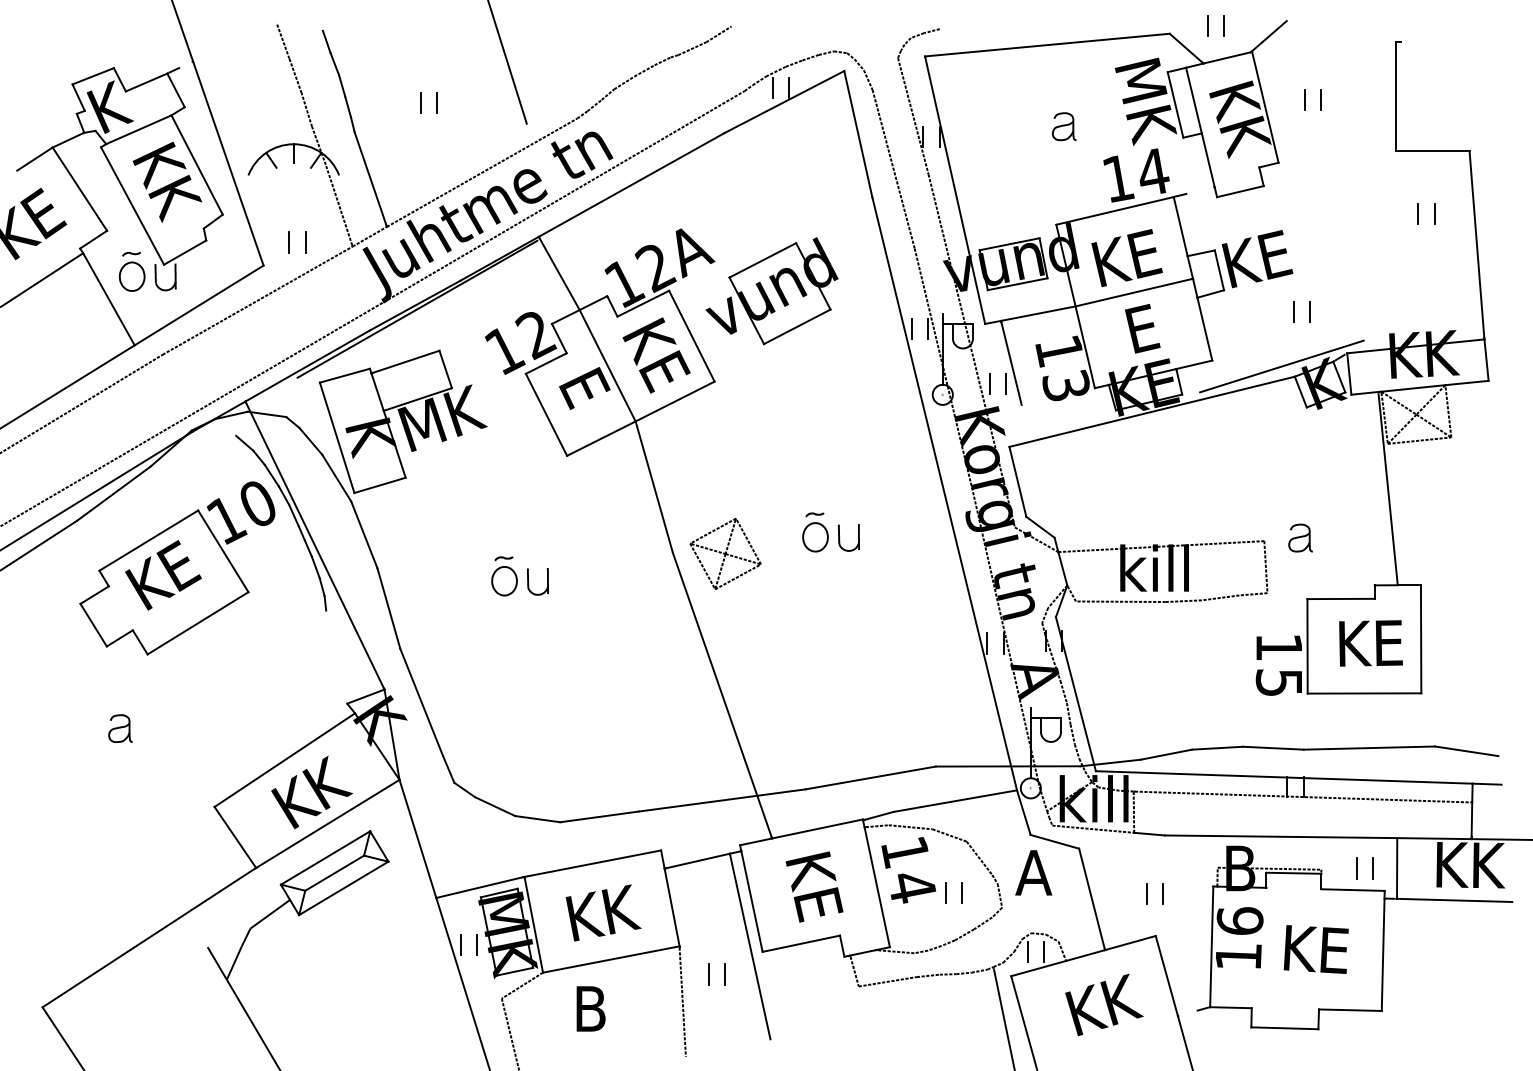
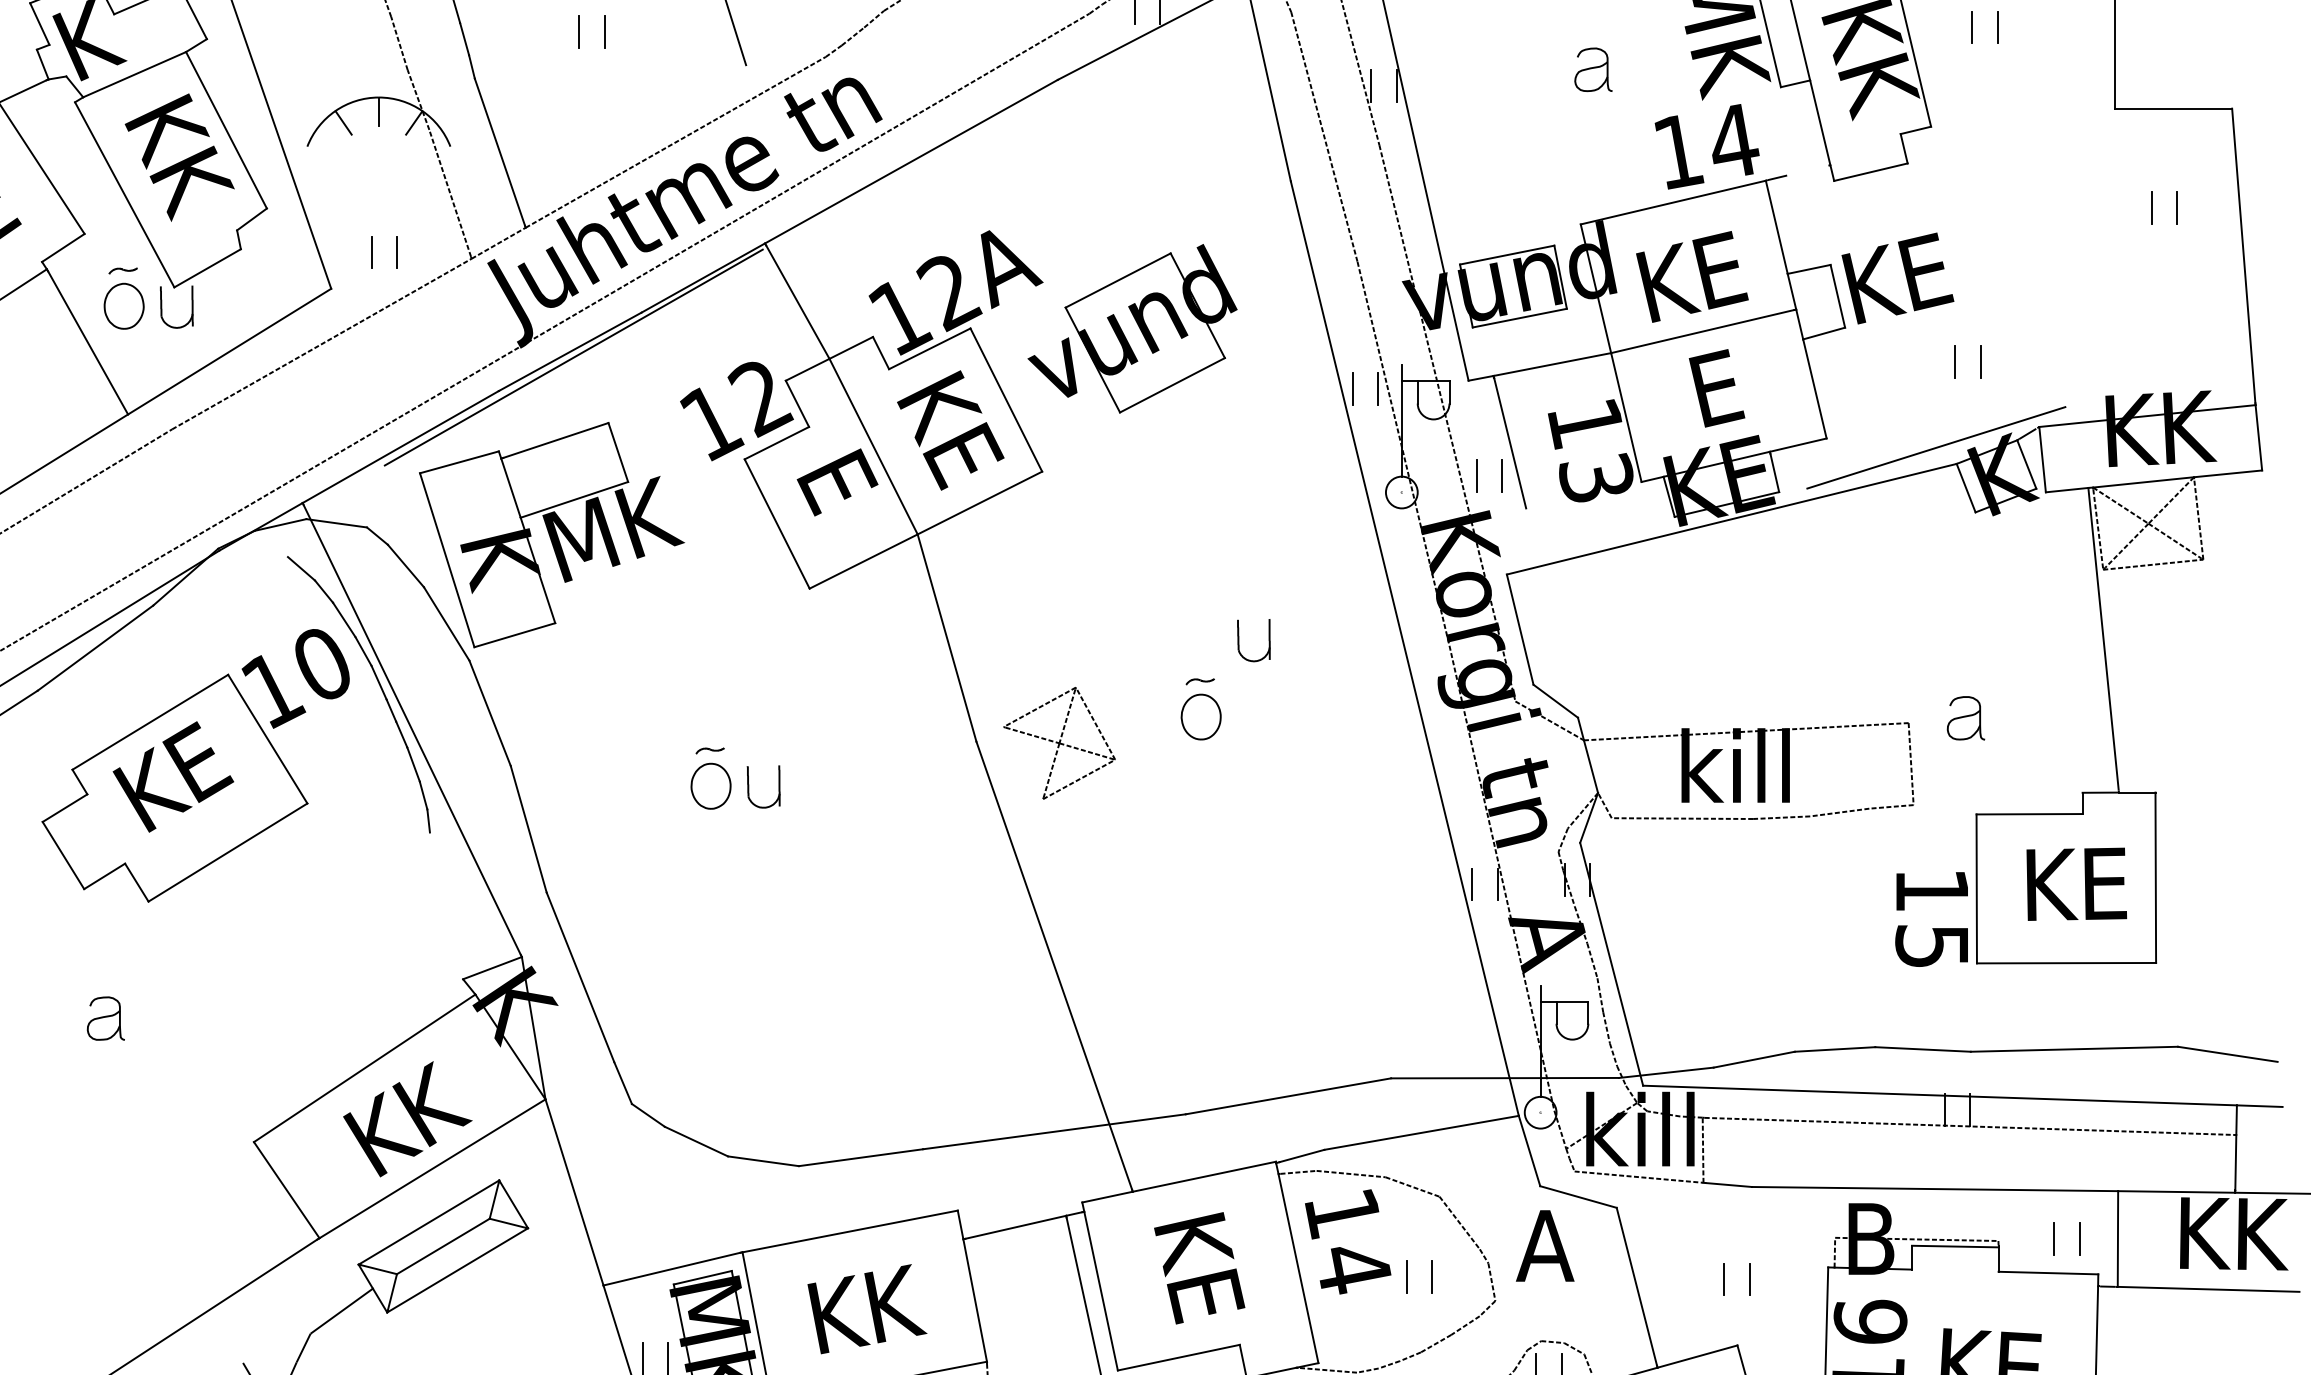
part: (840, 540) -> (1240, 644), moved
line: (702, 566) -> (1023, 763), removed

